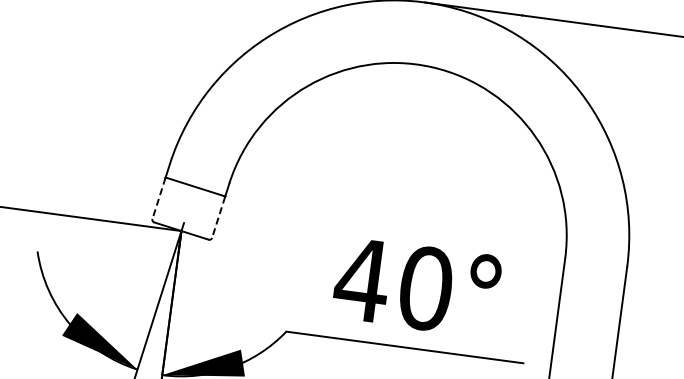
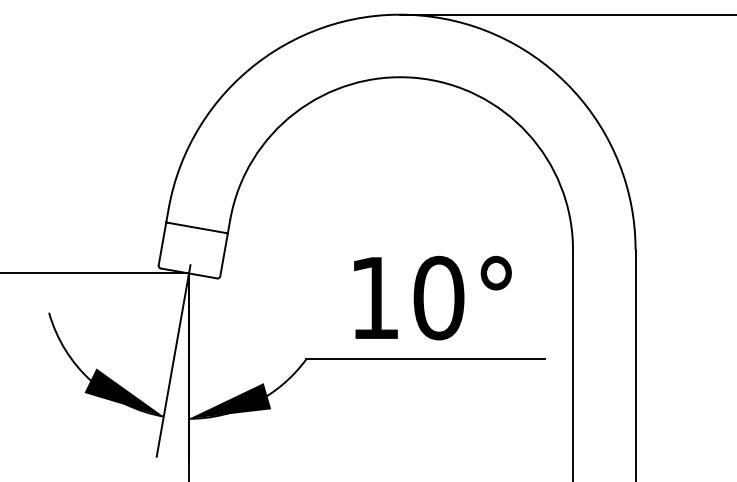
line: (159, 198) -> (162, 244), dashed -> solid
line: (219, 216) -> (224, 254), dashed -> solid
text: (362, 279) -> (374, 297), 40° -> 10°

